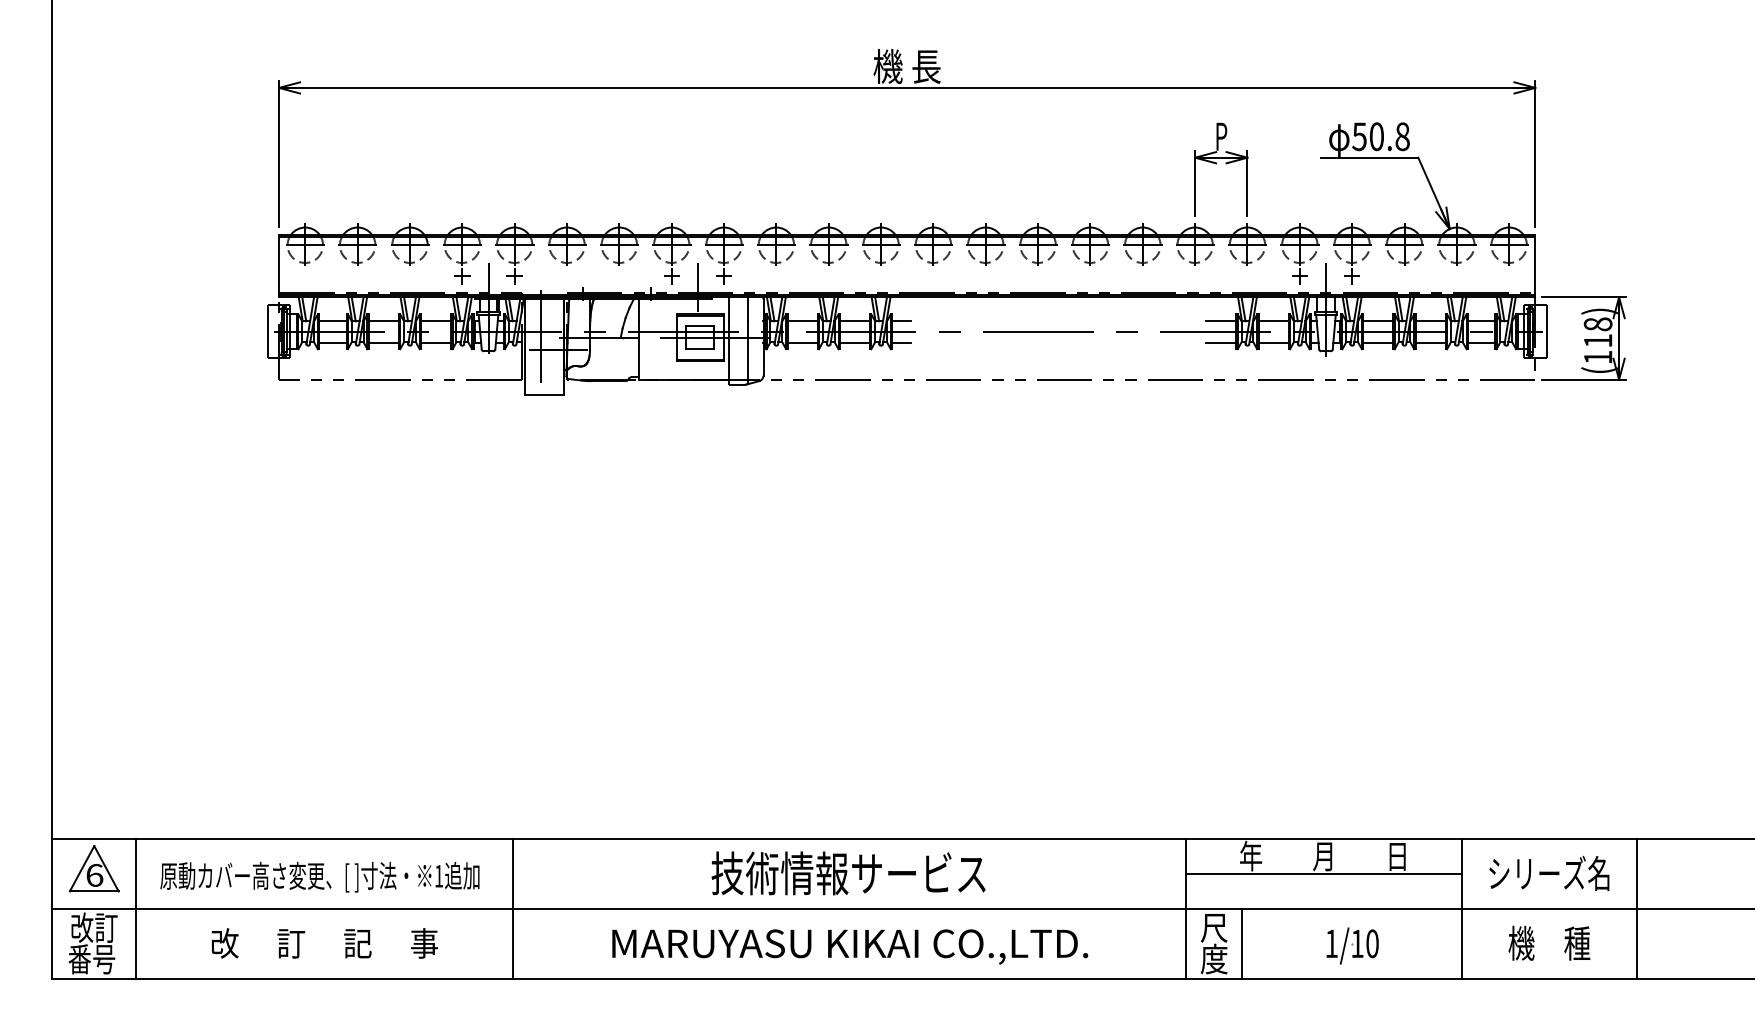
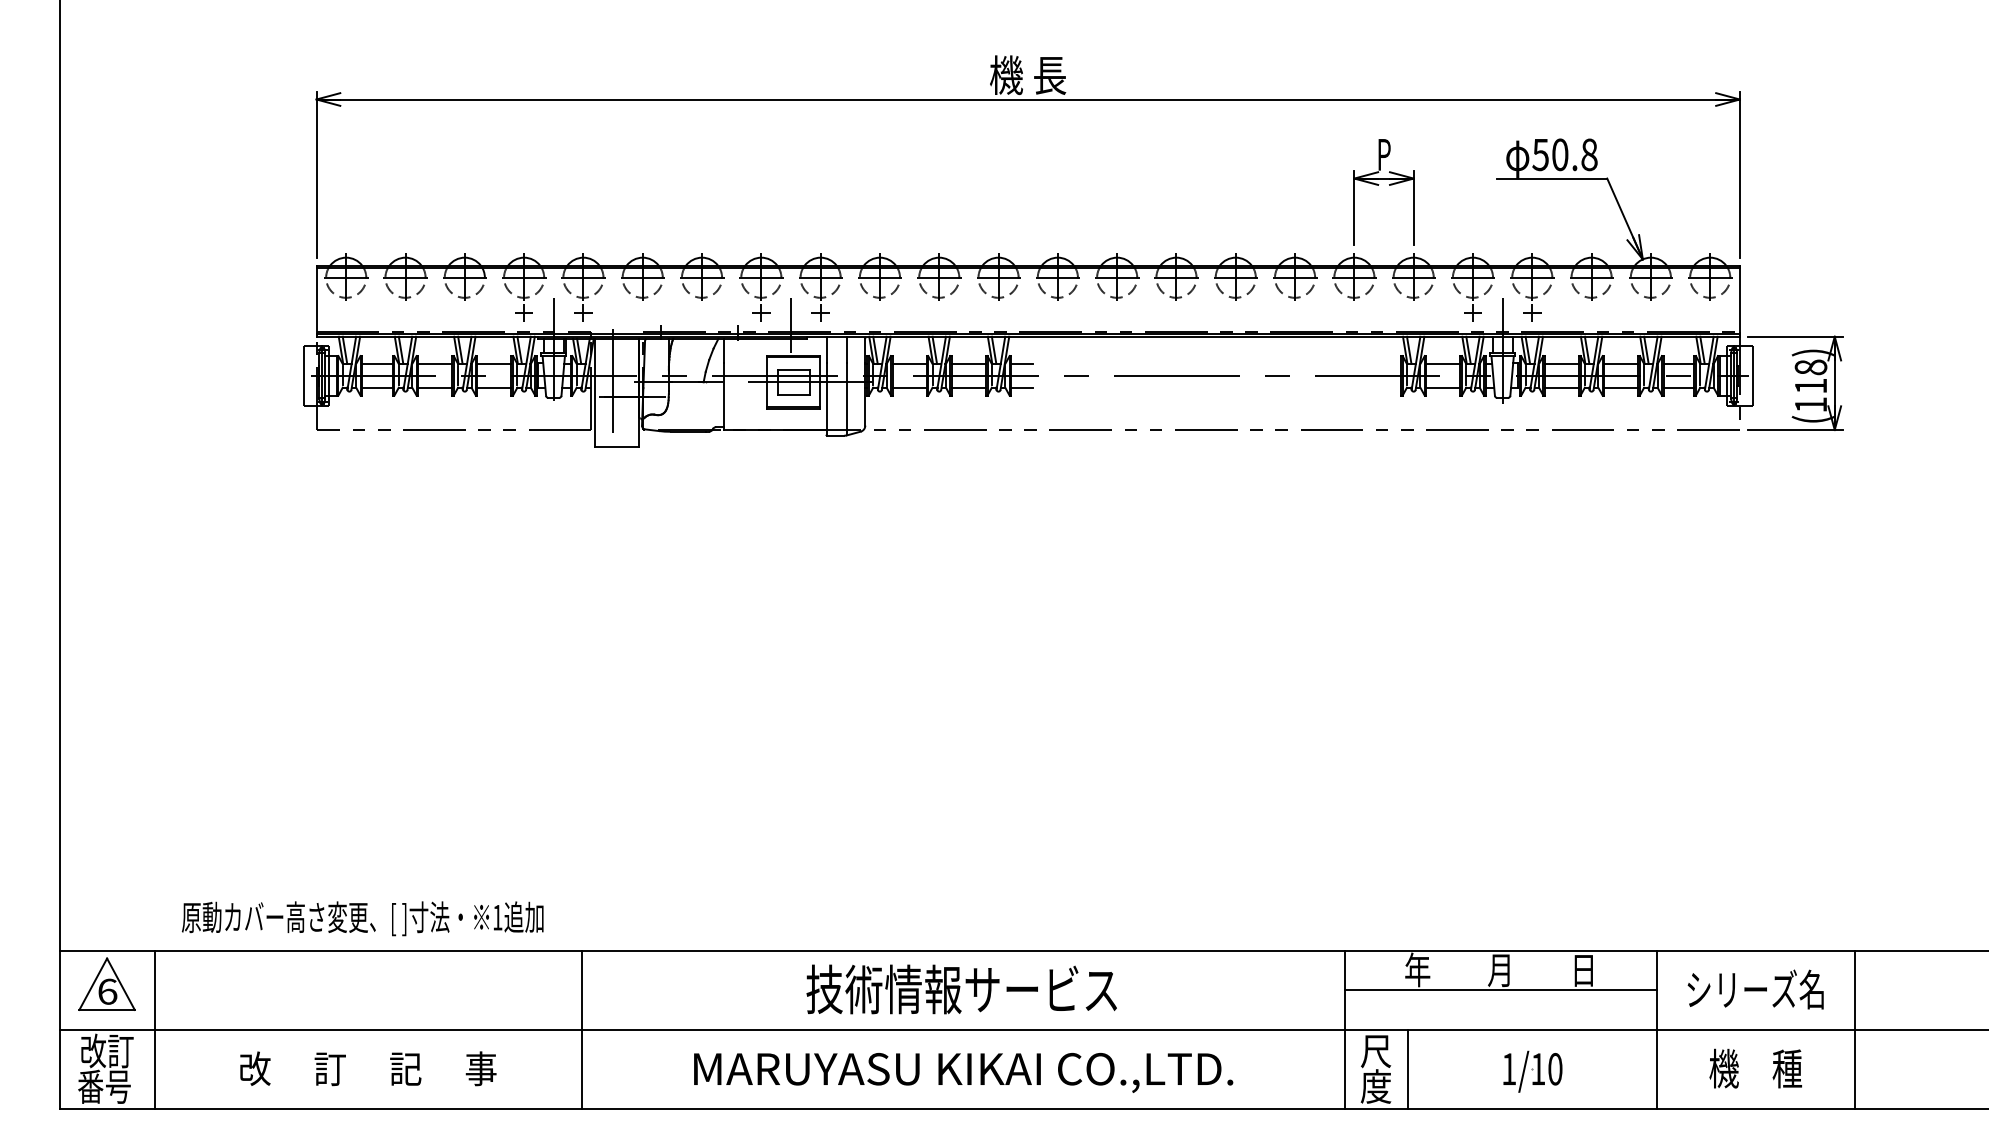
line: (1221, 320) -> (1384, 363), removed
line: (1221, 342) -> (1384, 388), removed
text: (319, 876) -> (362, 918), moved

